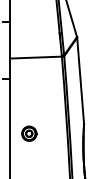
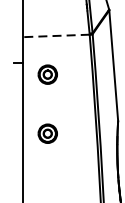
line: (35, 57) -> (55, 35), solid -> dashed
part: (29, 87) -> (48, 74), added

